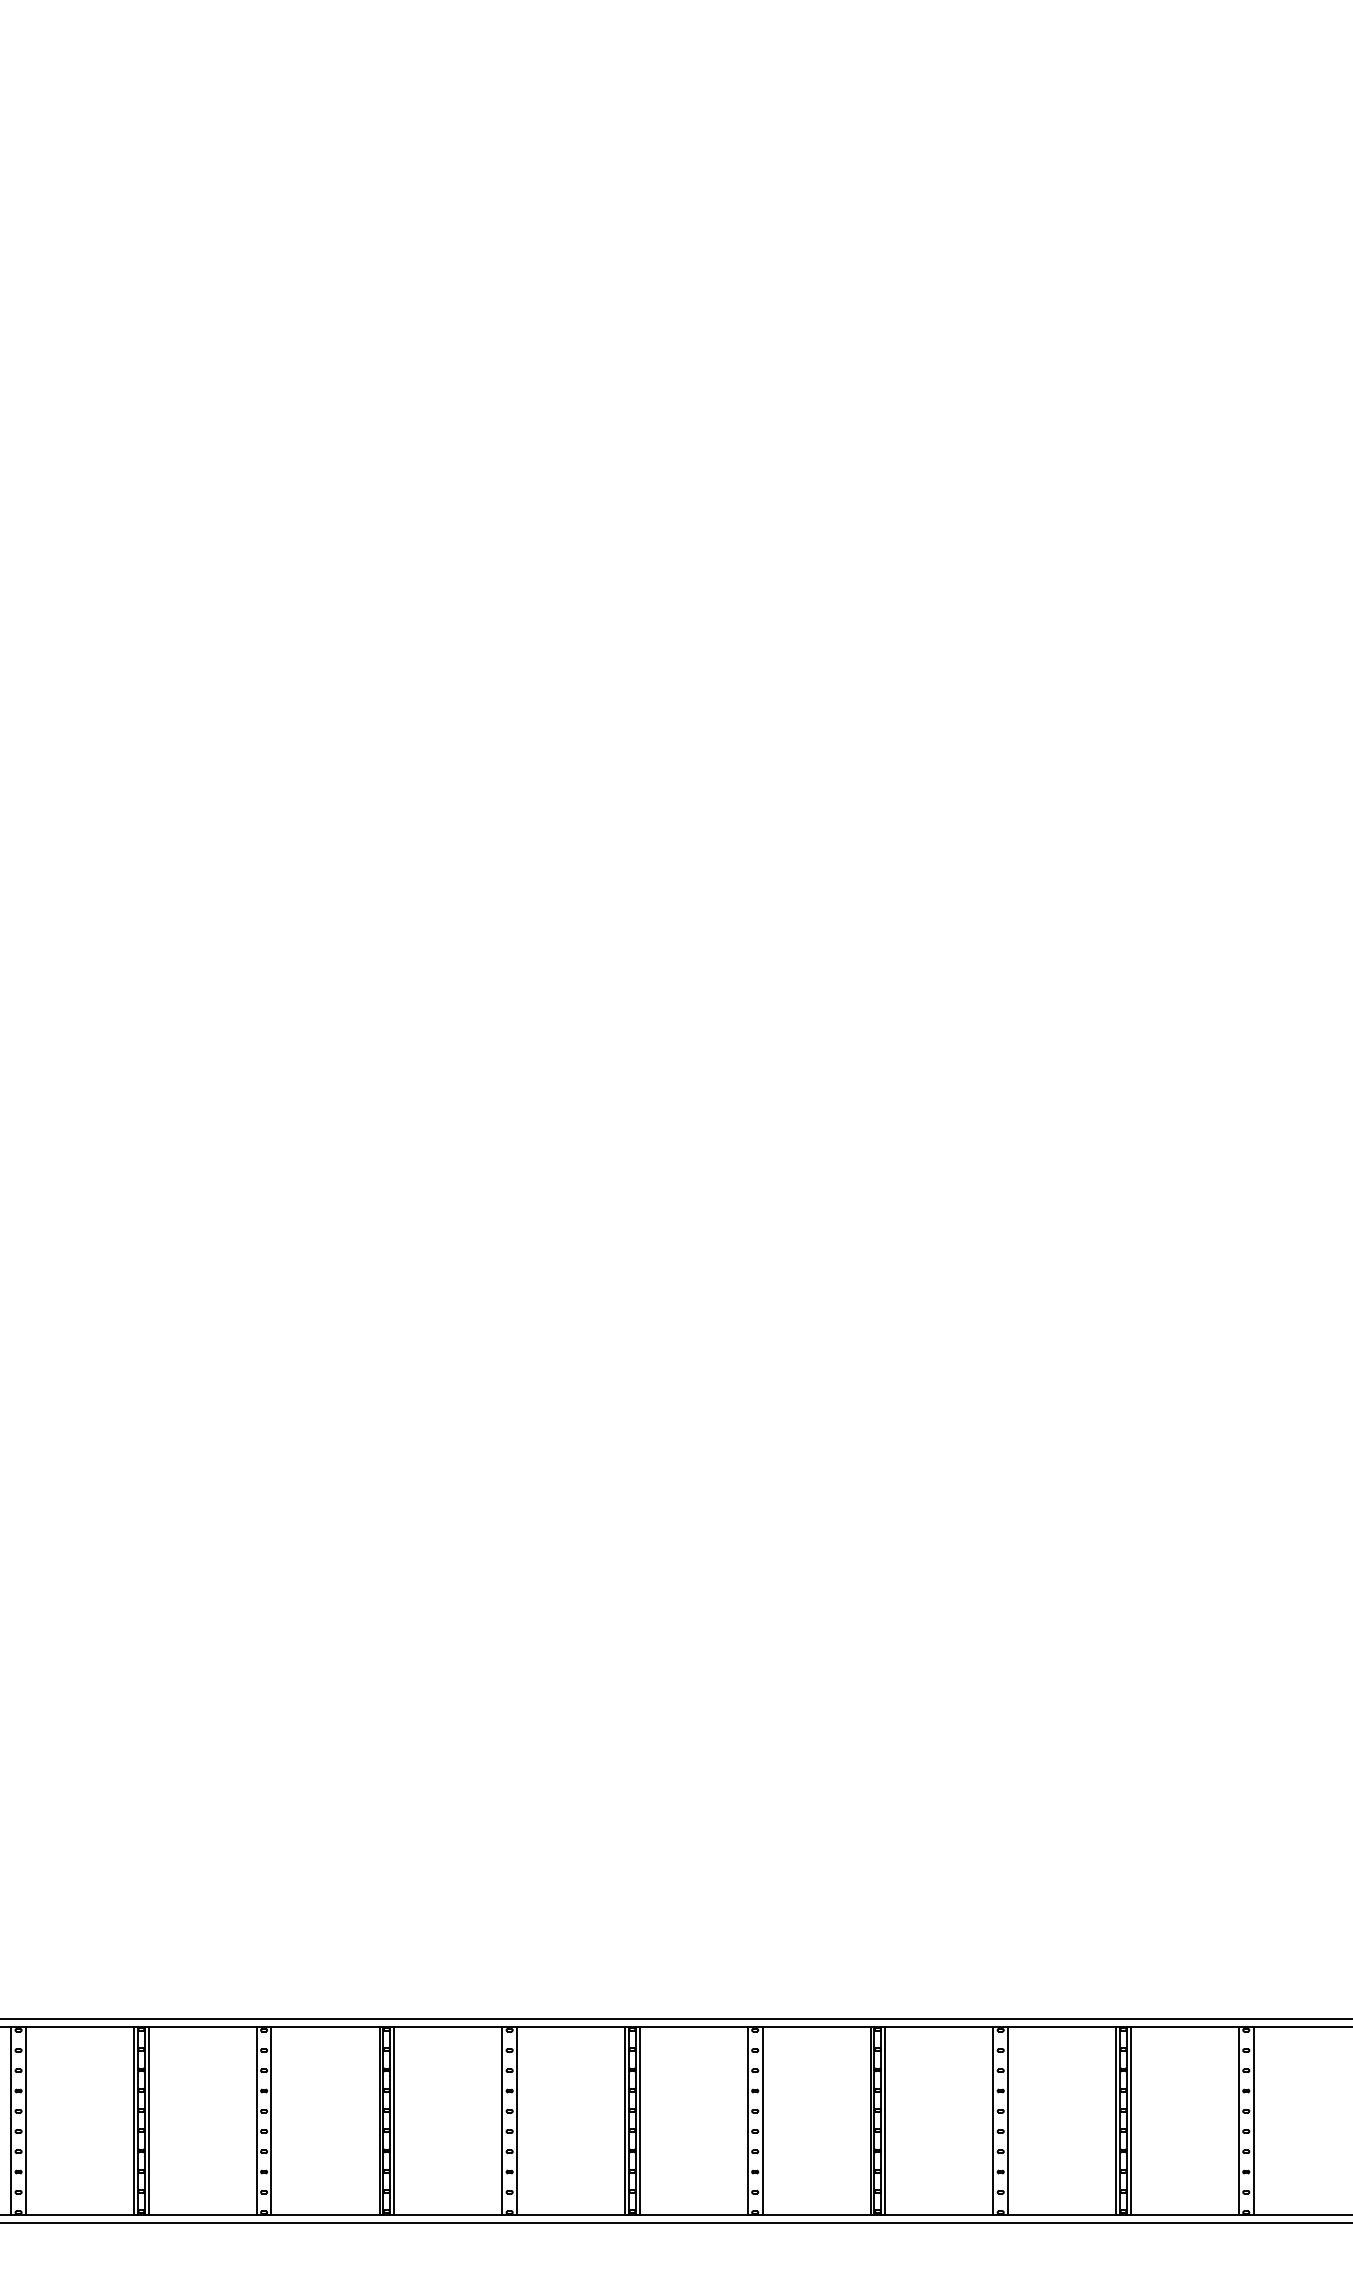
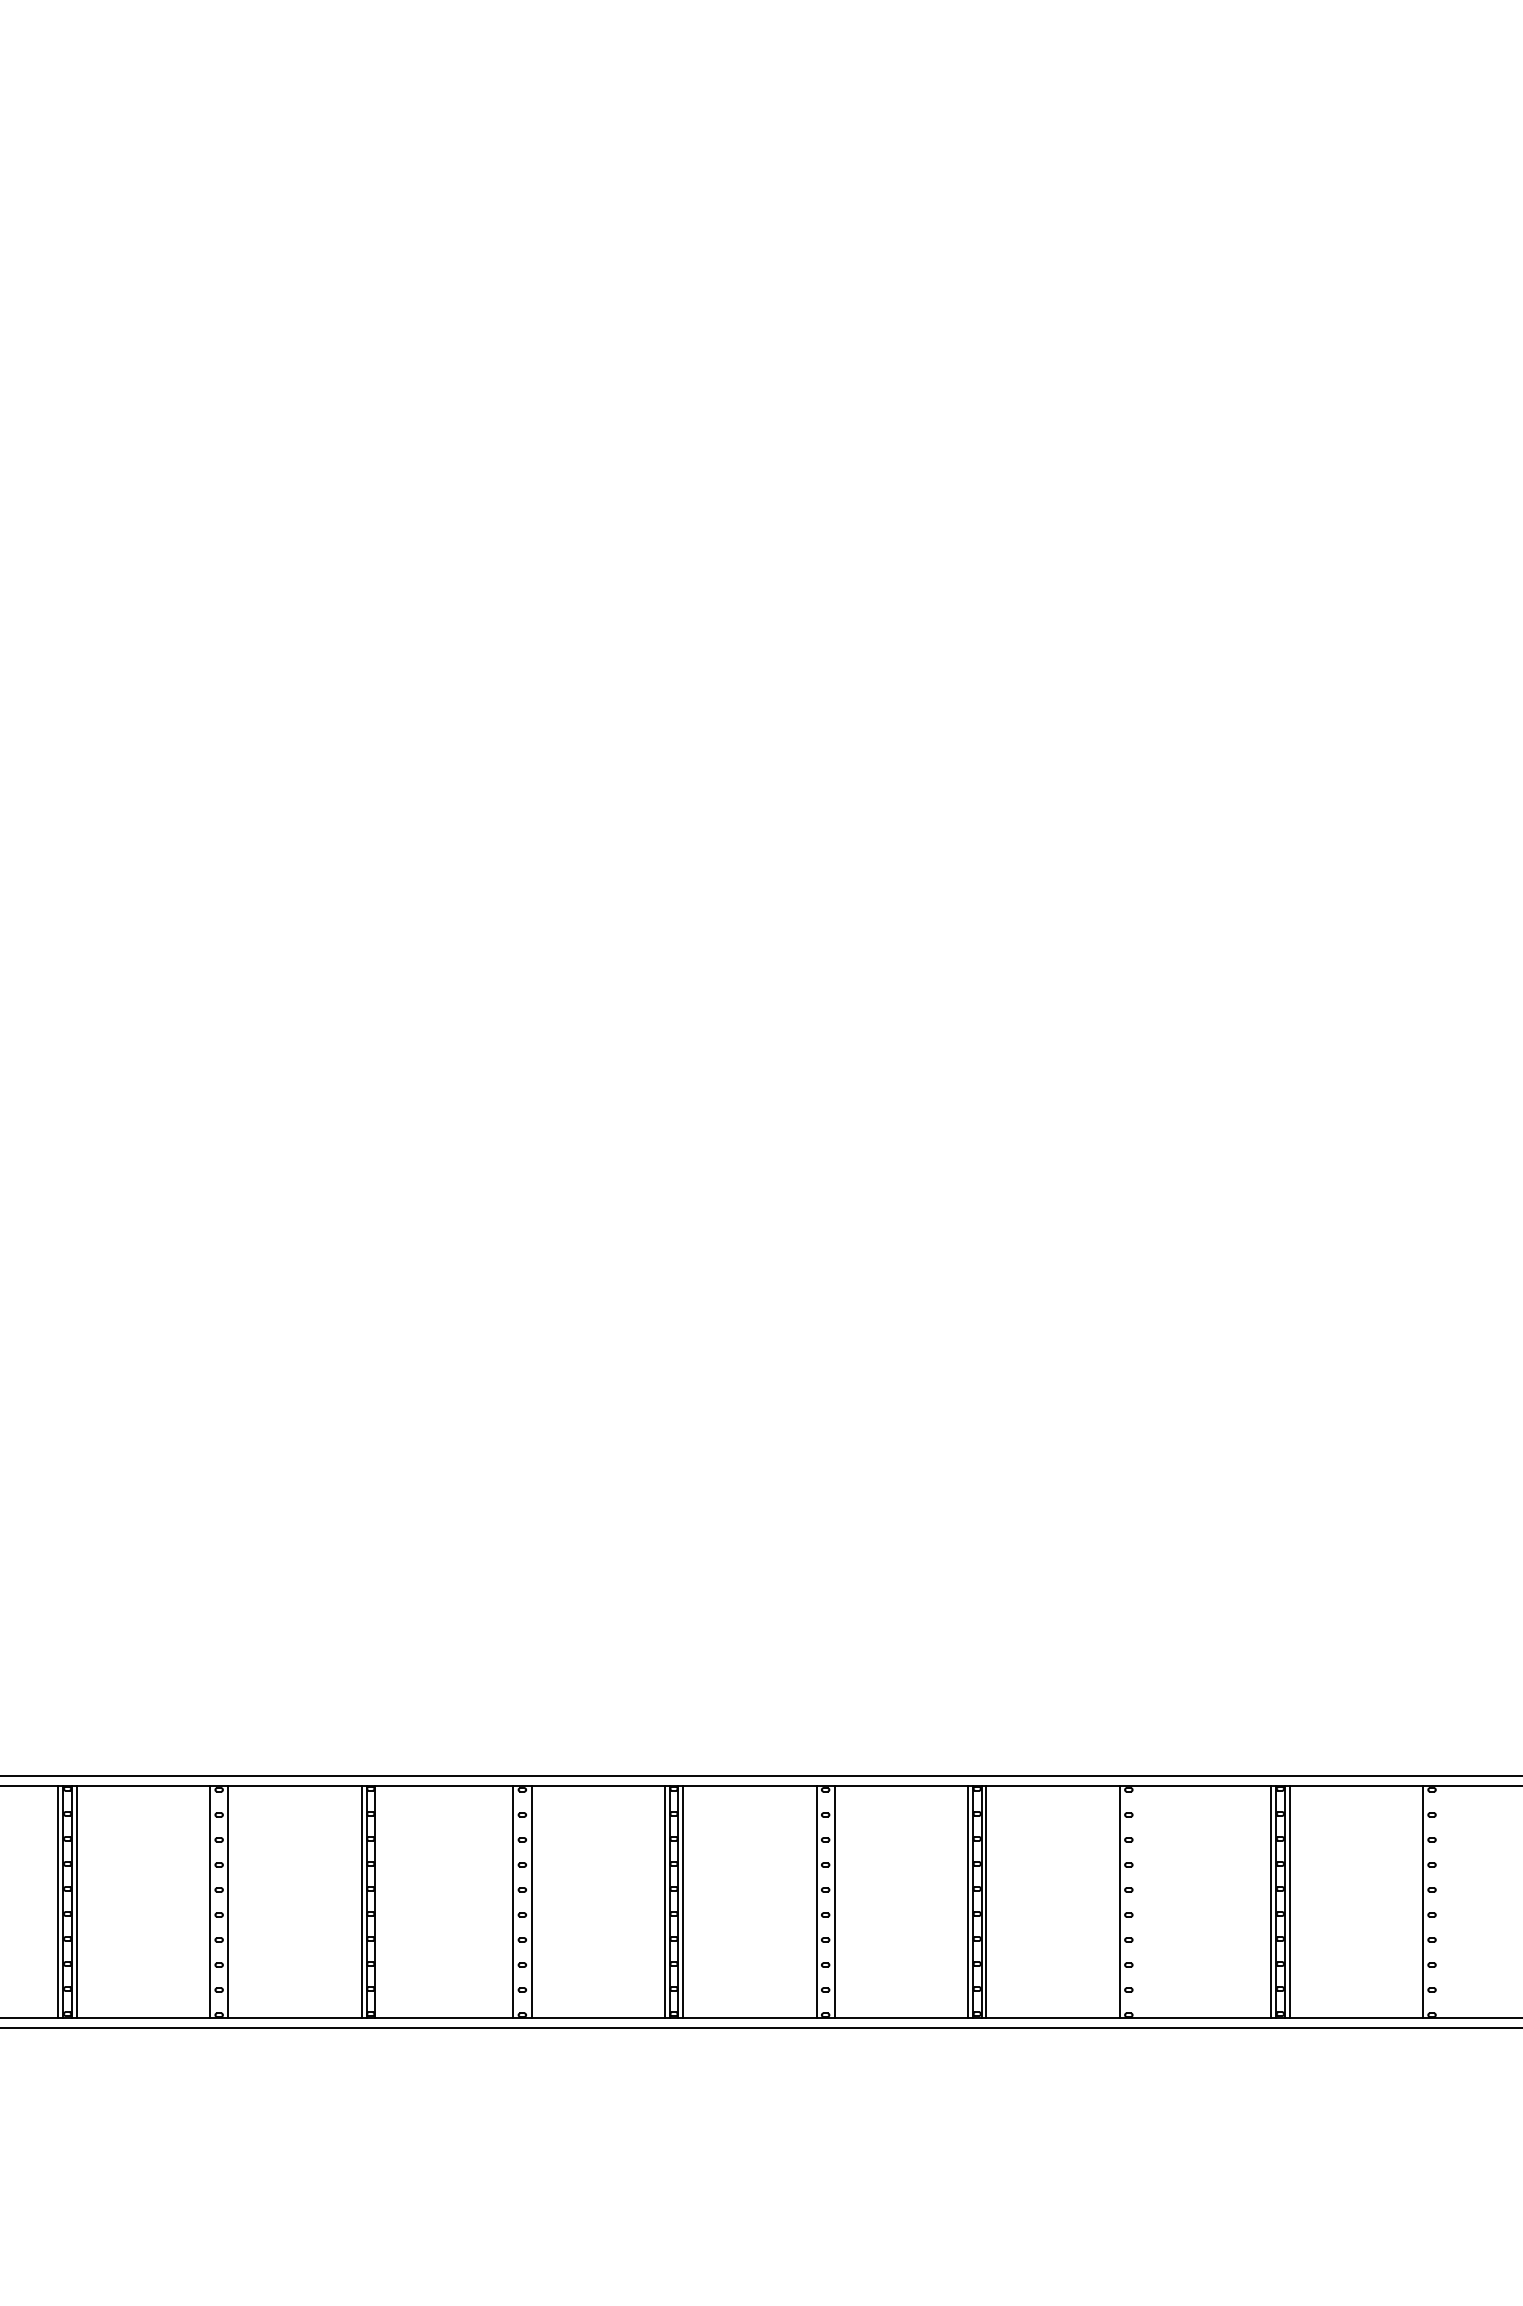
line: (394, 2120) -> (380, 1901), removed
line: (1008, 2120) -> (1138, 1901), removed
line: (1253, 2120) -> (1440, 1901), removed

